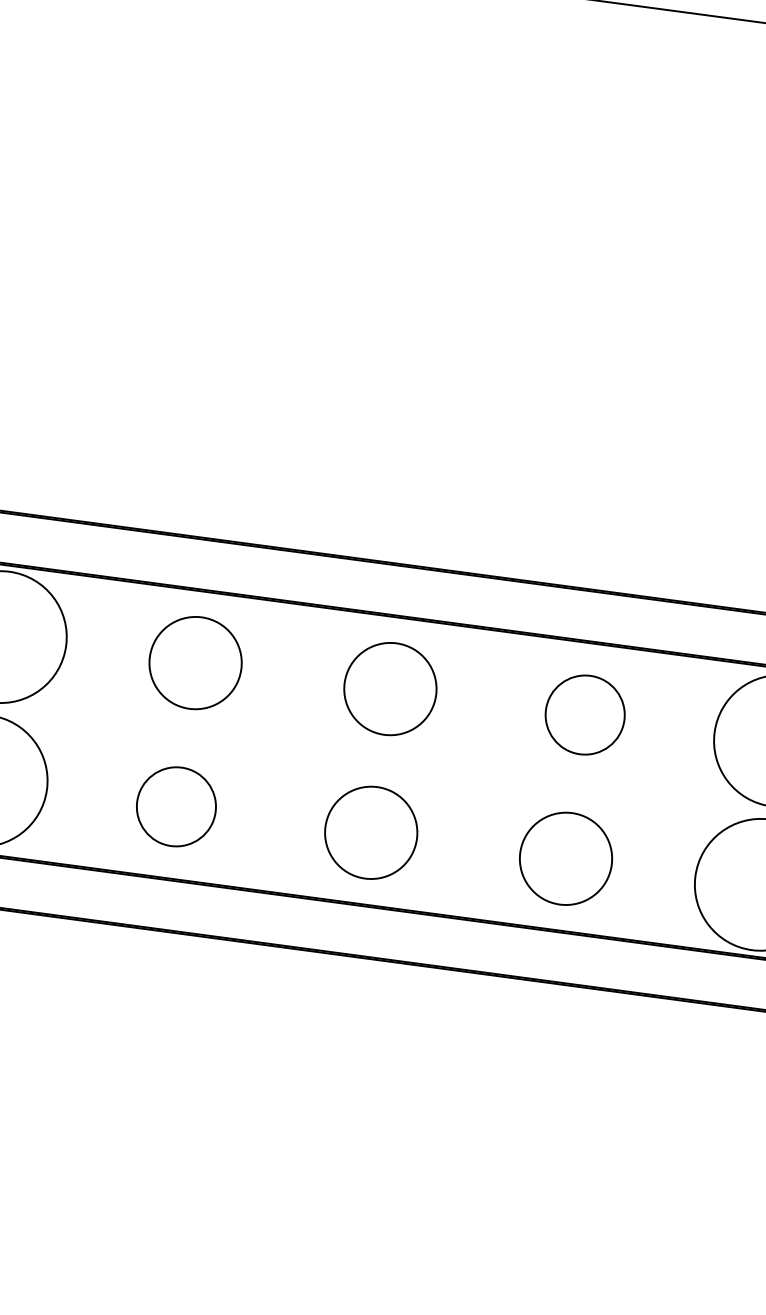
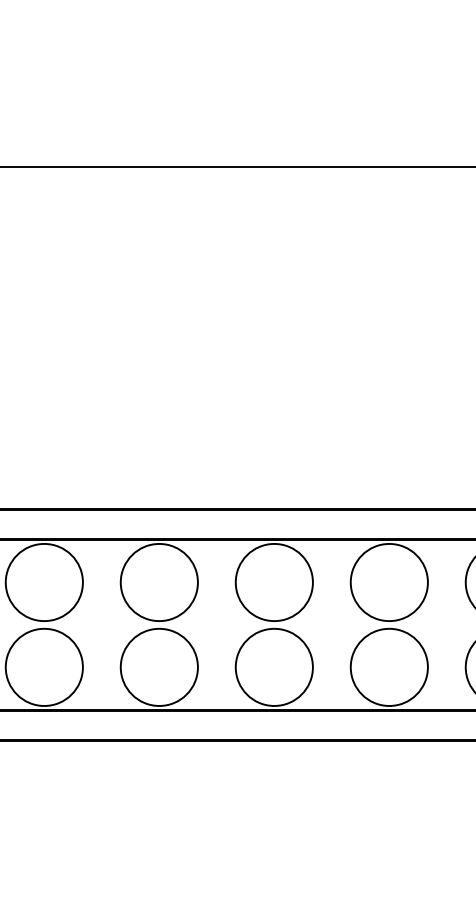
circle: (194, 662) -> (158, 582), size x1.43
circle: (388, 688) -> (273, 582), size x1.43
circle: (583, 714) -> (388, 582), size x1.67
circle: (175, 805) -> (158, 666), size x1.67
circle: (369, 831) -> (273, 666), size x1.43
circle: (564, 857) -> (388, 666), size x1.43

